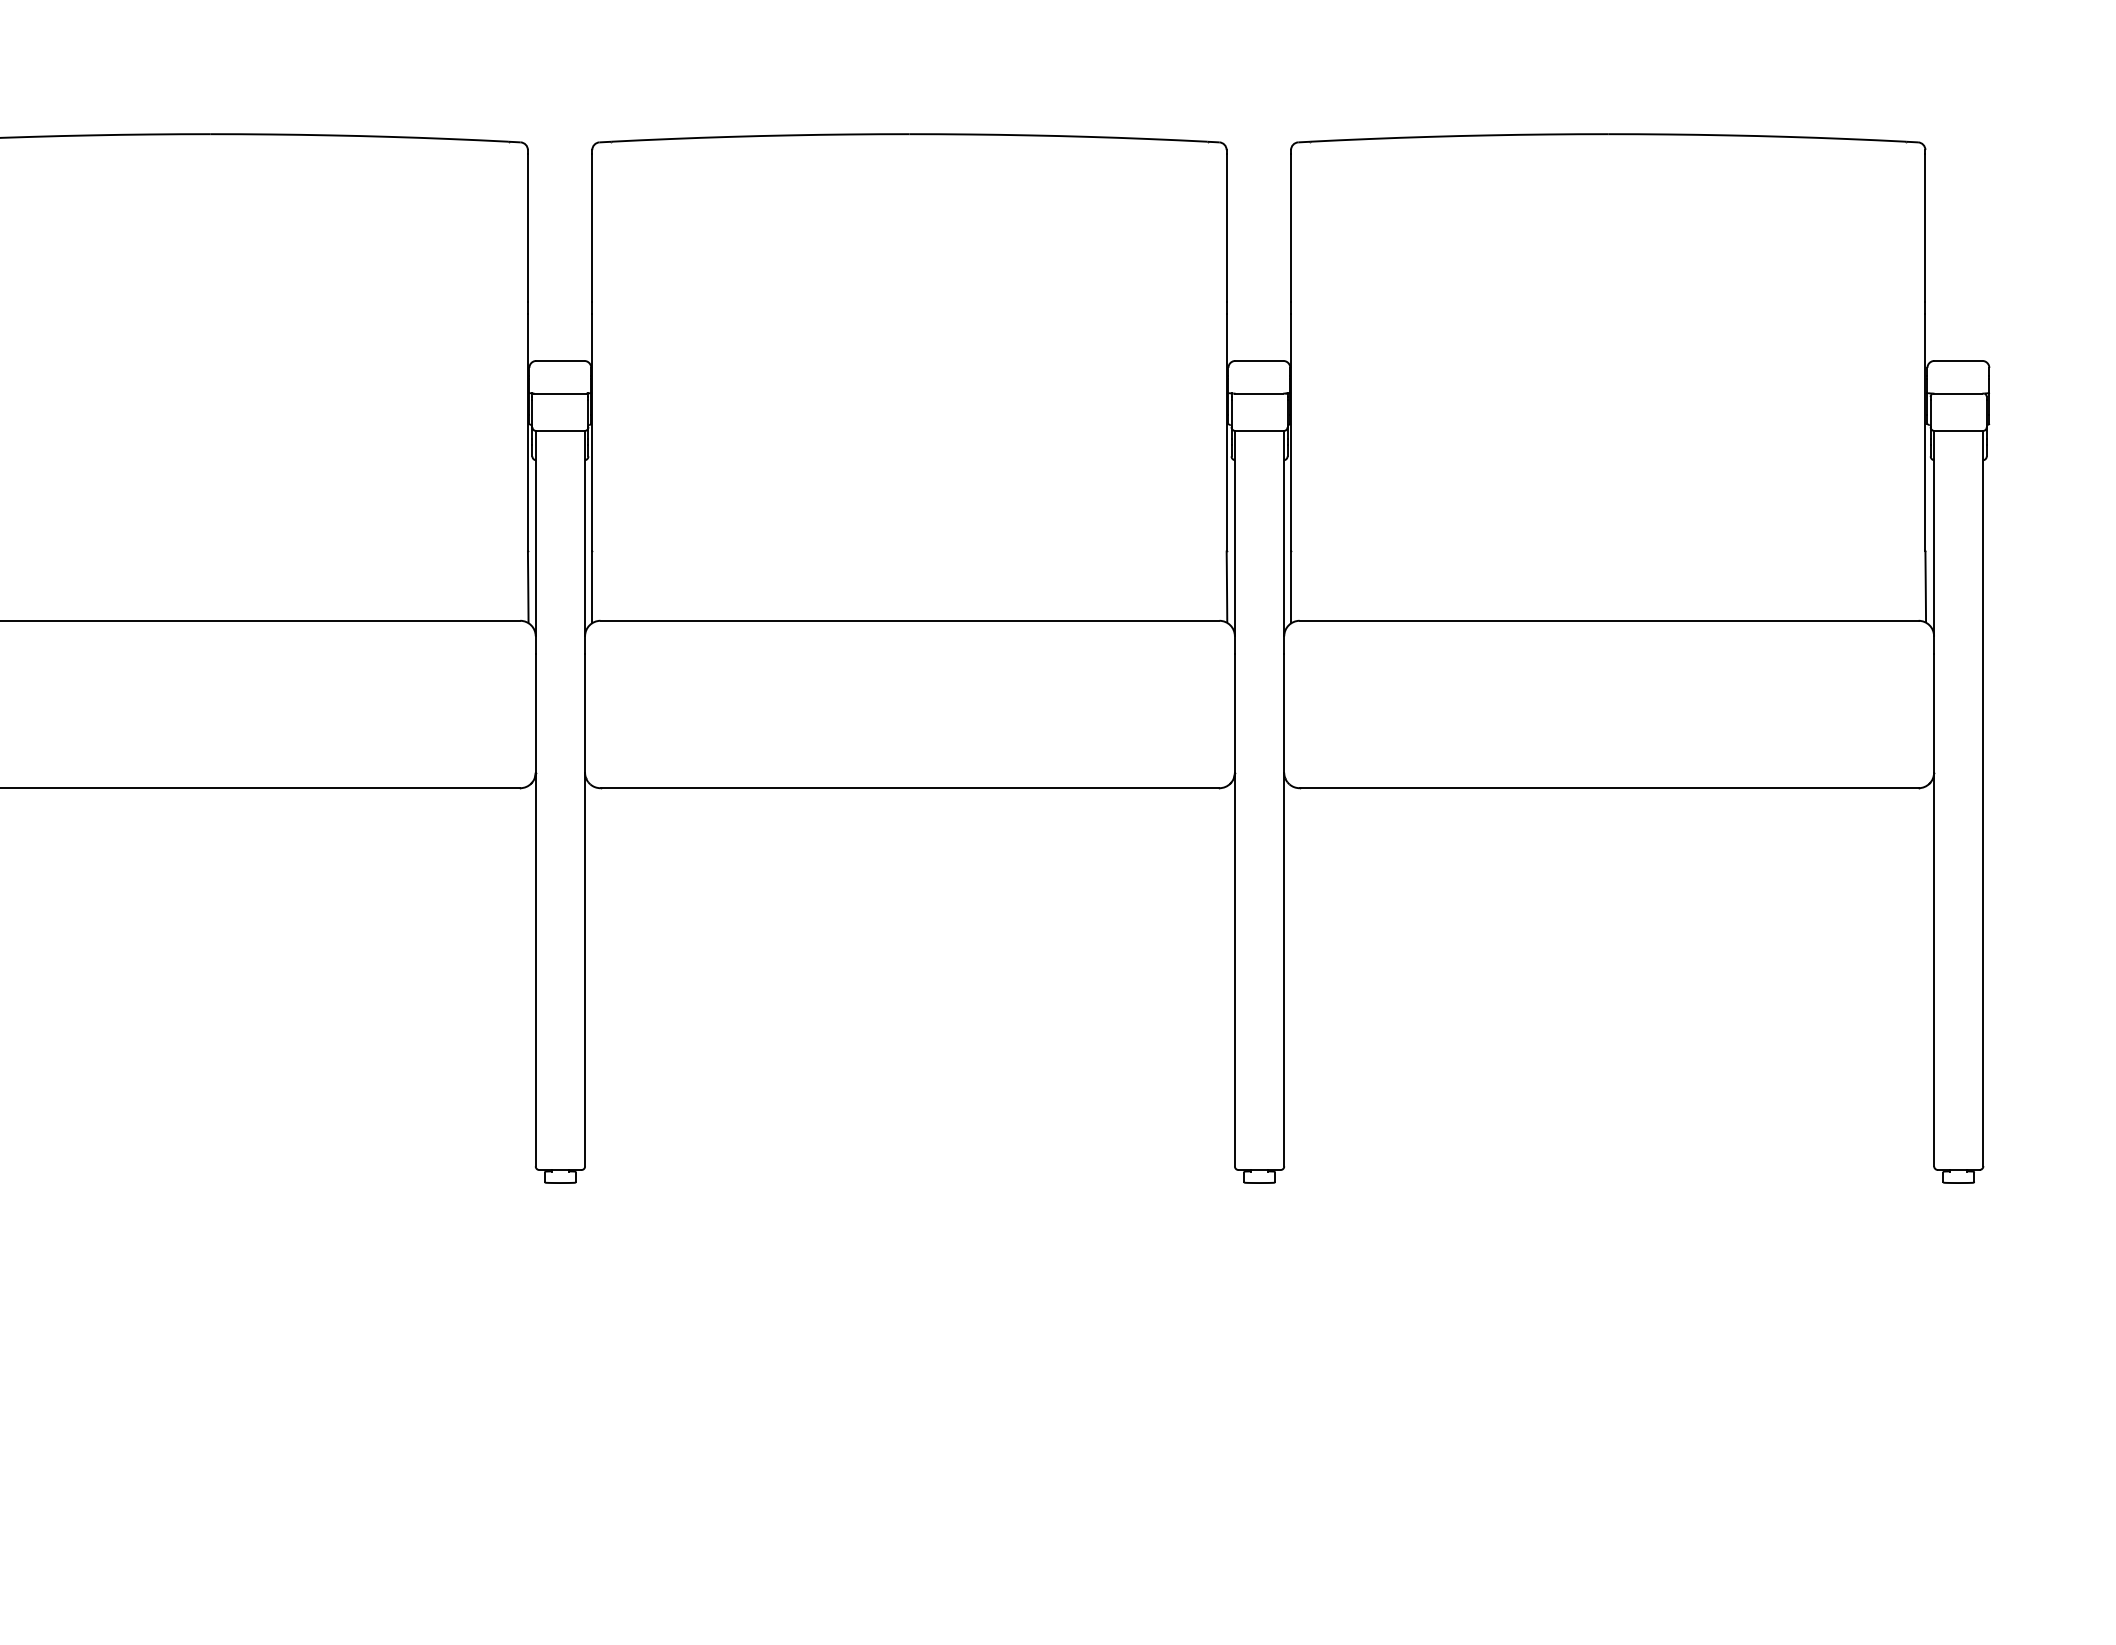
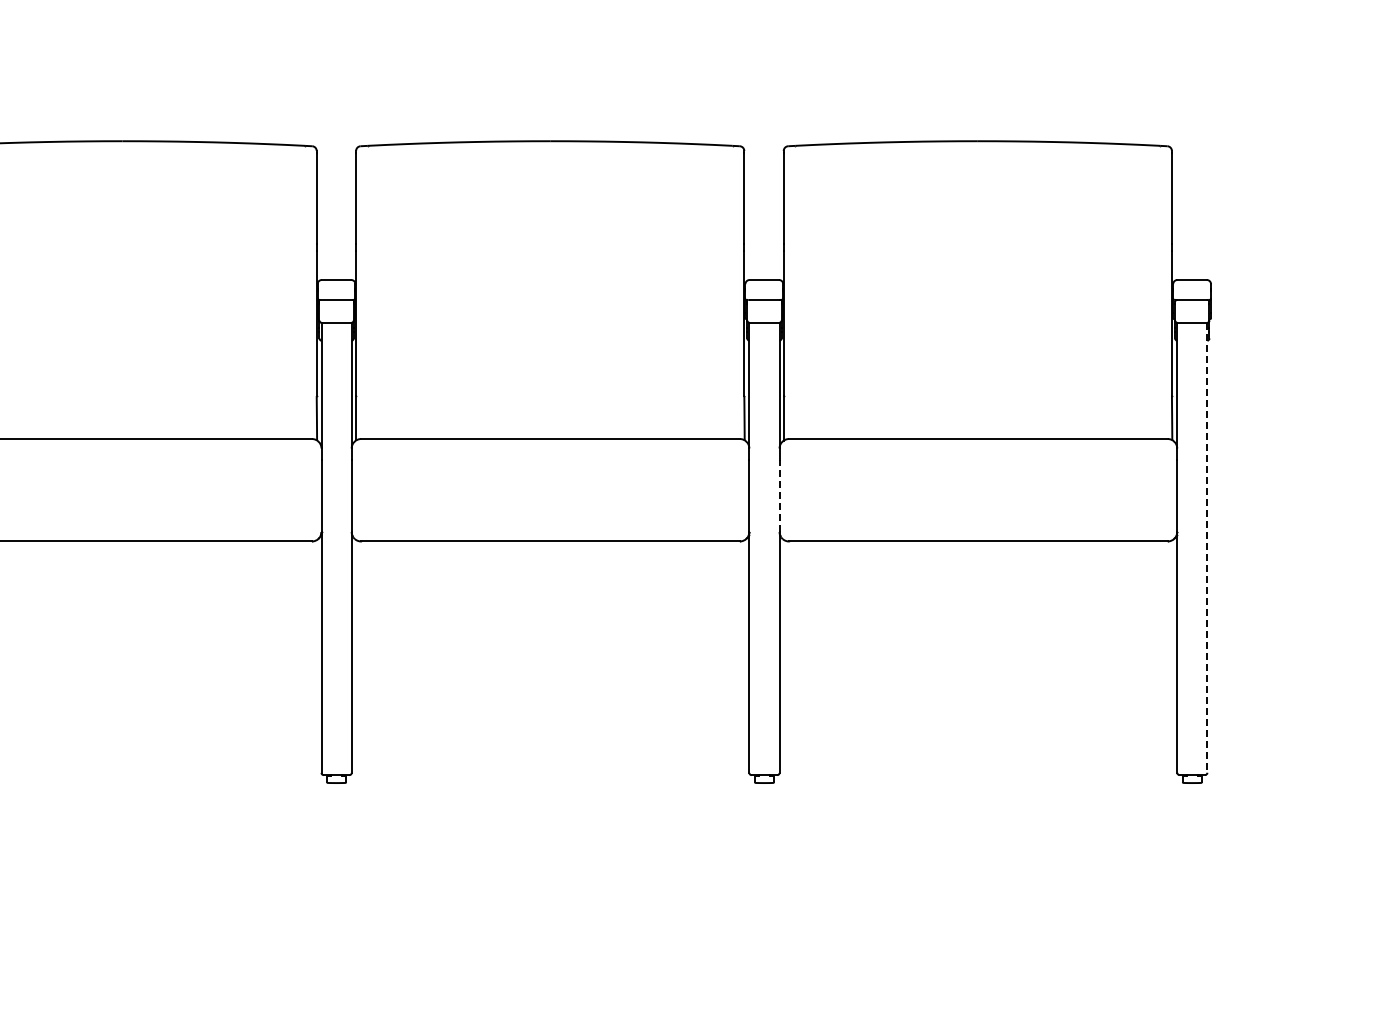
line: (1284, 713) -> (779, 495), solid -> dashed
line: (1983, 798) -> (1207, 547), solid -> dashed

